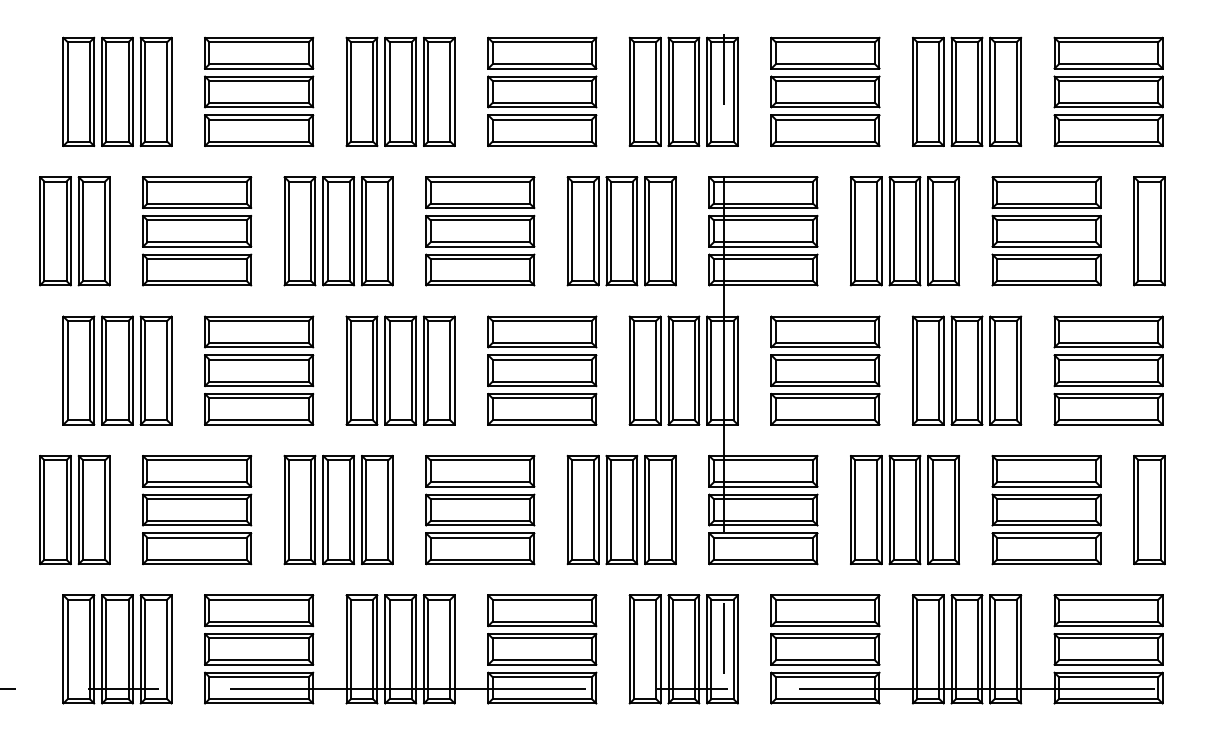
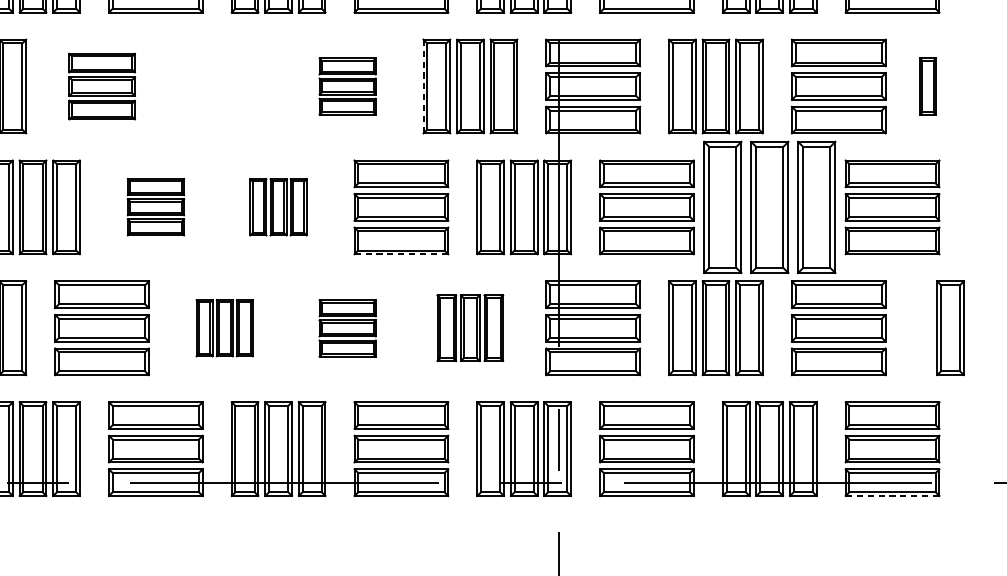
part: (197, 231) -> (102, 86), size x0.7
part: (338, 231) -> (224, 86), removed
part: (480, 231) -> (347, 86), size x0.6
line: (567, 231) -> (423, 86), solid -> dashed
part: (1149, 231) -> (928, 86), size x0.6
part: (259, 370) -> (156, 207), size x0.6
part: (400, 370) -> (278, 207), size x0.6
part: (966, 370) -> (769, 207), size x1.4
line: (542, 424) -> (401, 254), solid -> dashed
part: (338, 509) -> (224, 327), size x0.6
part: (621, 509) -> (470, 327), size x0.7
part: (480, 510) -> (347, 328), size x0.6
part: (1149, 510) -> (950, 328), moved
line: (1109, 703) -> (893, 496), solid -> dashed

